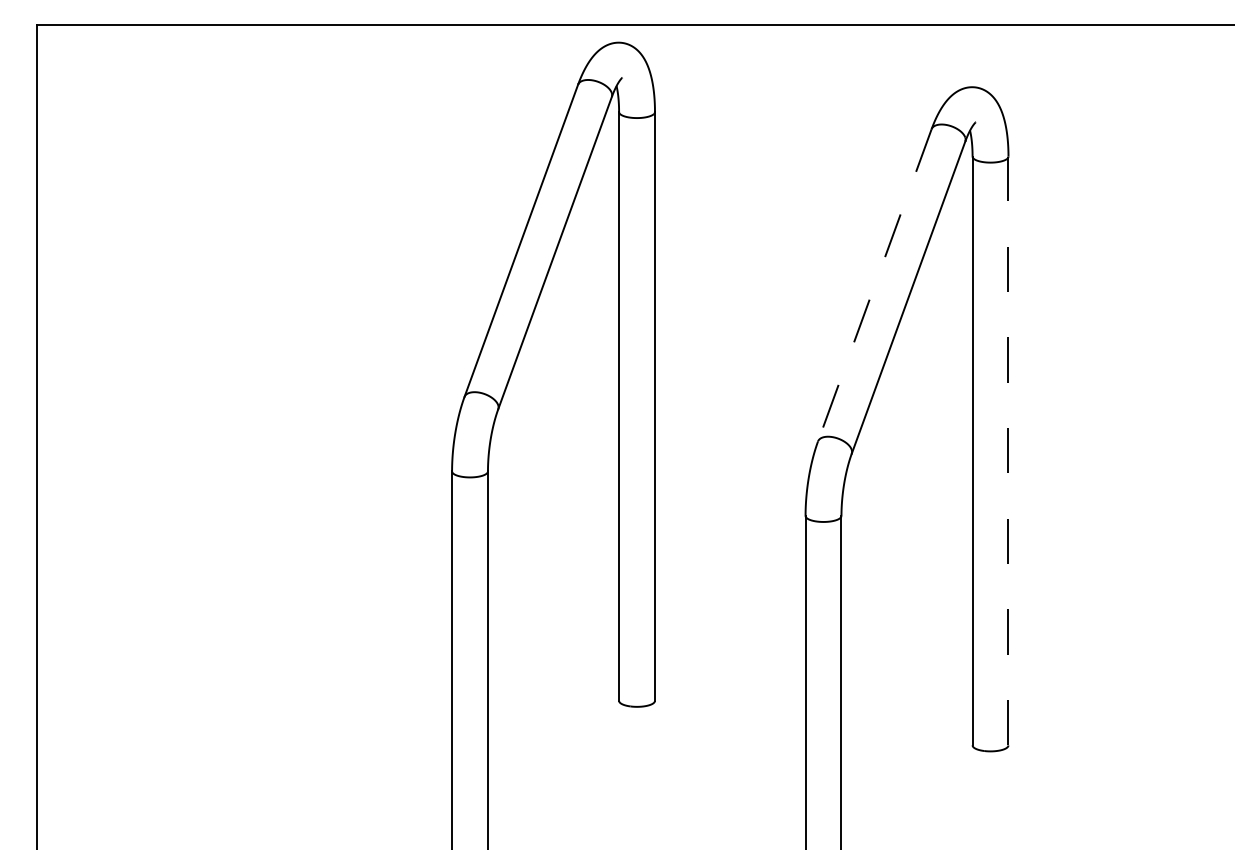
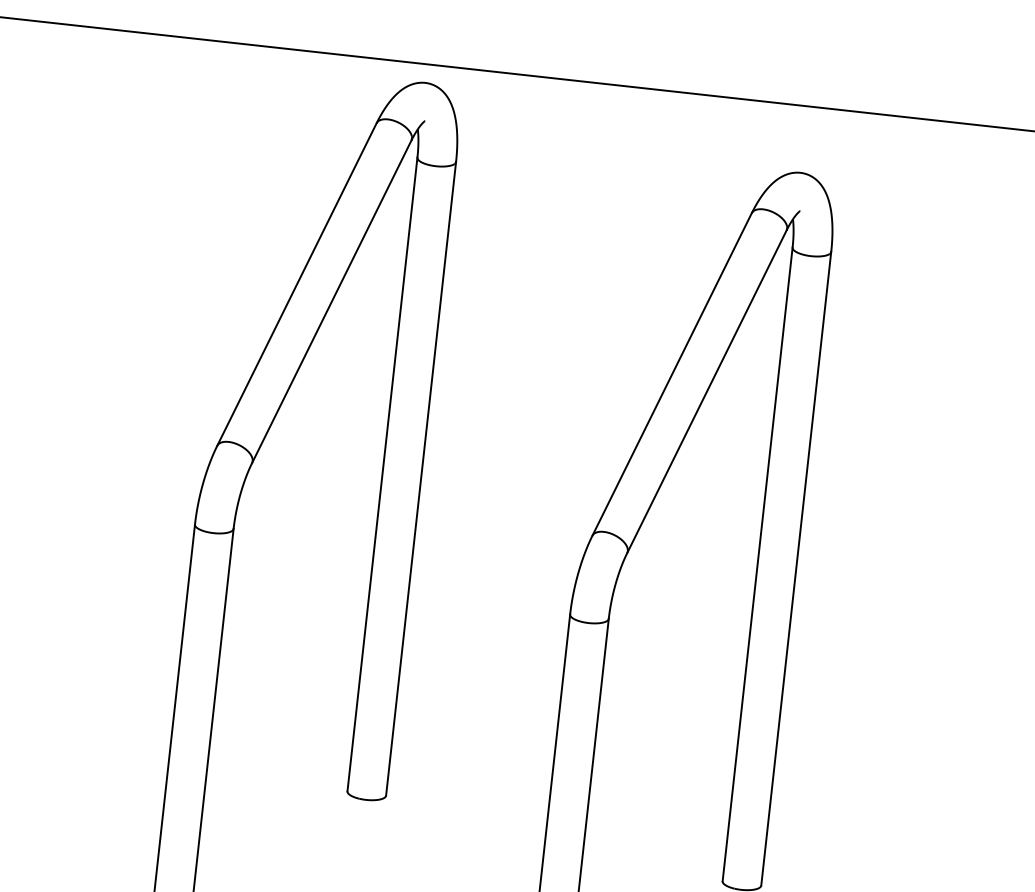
line: (874, 285) -> (671, 374), dashed -> solid
line: (1008, 450) -> (796, 568), dashed -> solid

